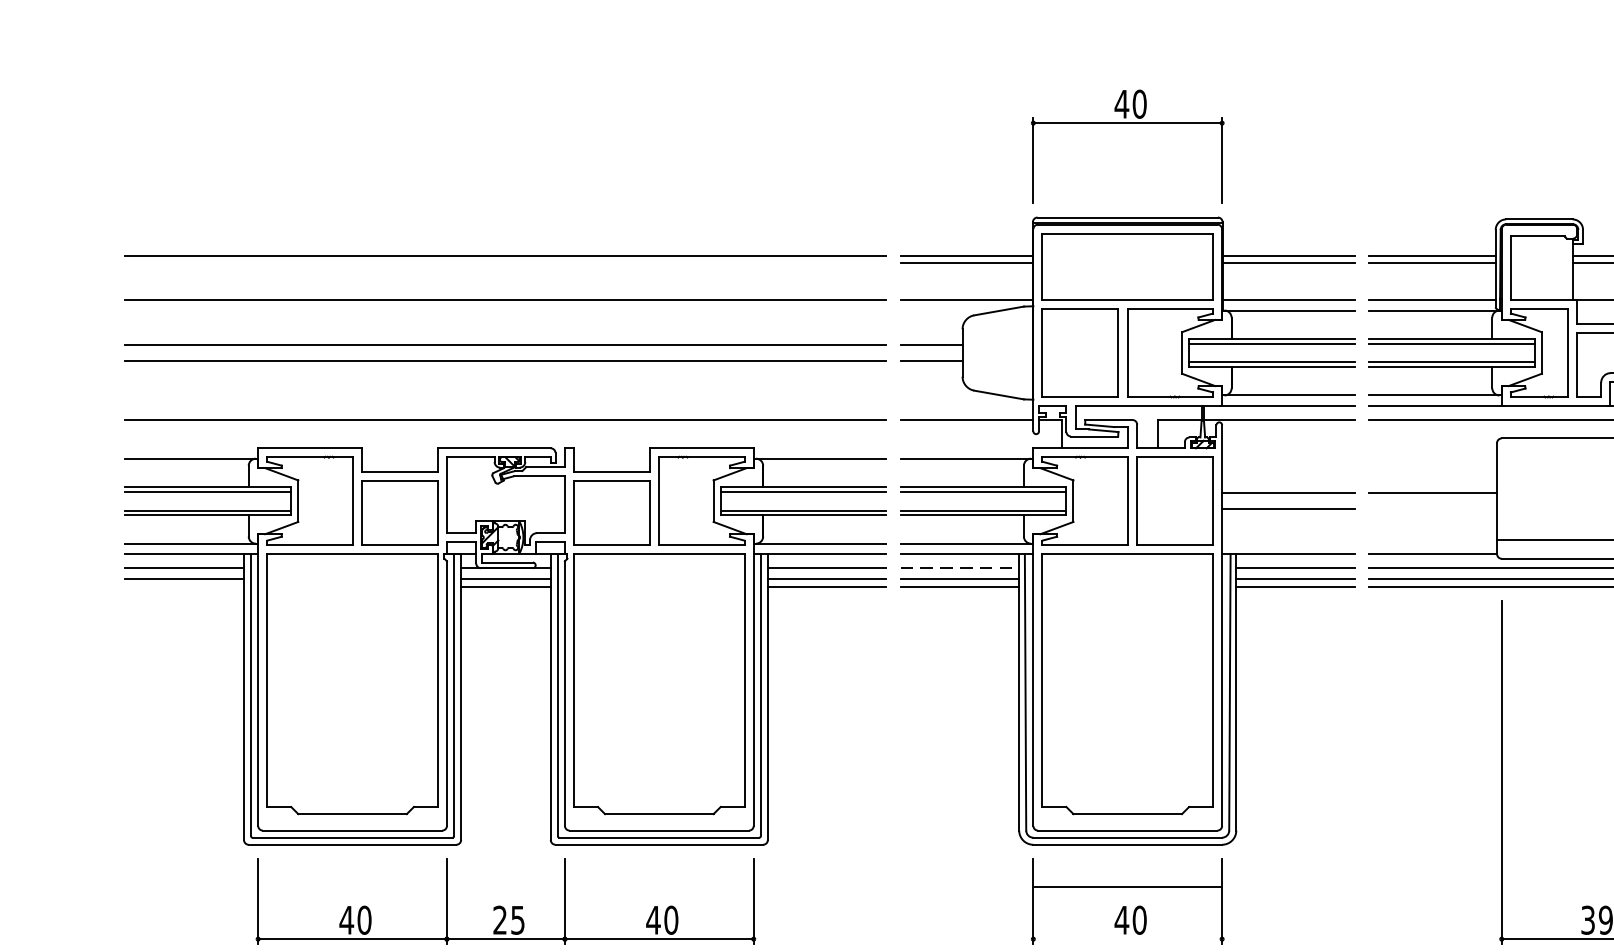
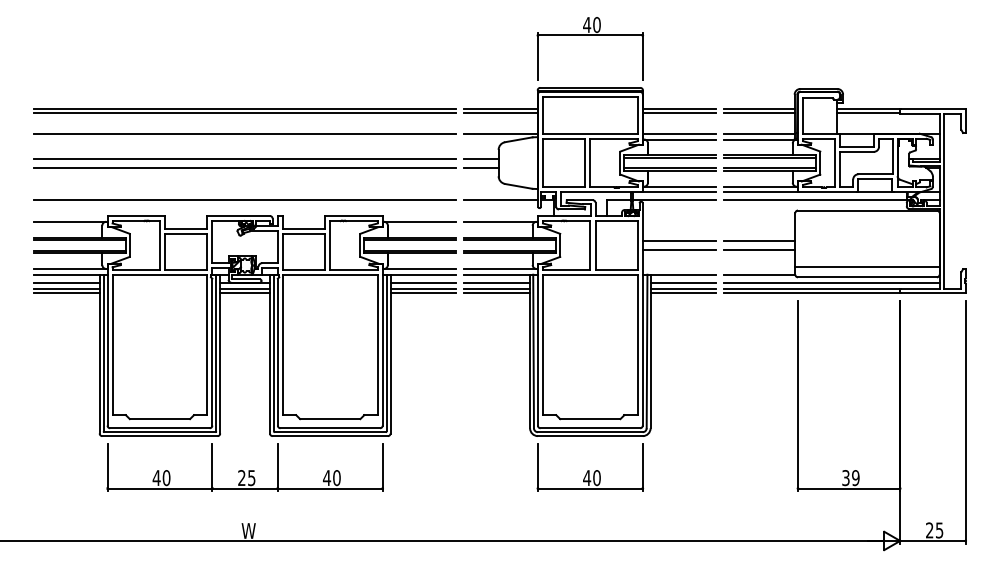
line: (504, 263) -> (244, 113), added
line: (1432, 508) -> (759, 249), added
line: (960, 568) -> (497, 282), dashed -> solid
line: (184, 586) -> (66, 292), added
line: (1126, 886) -> (589, 488), moved

